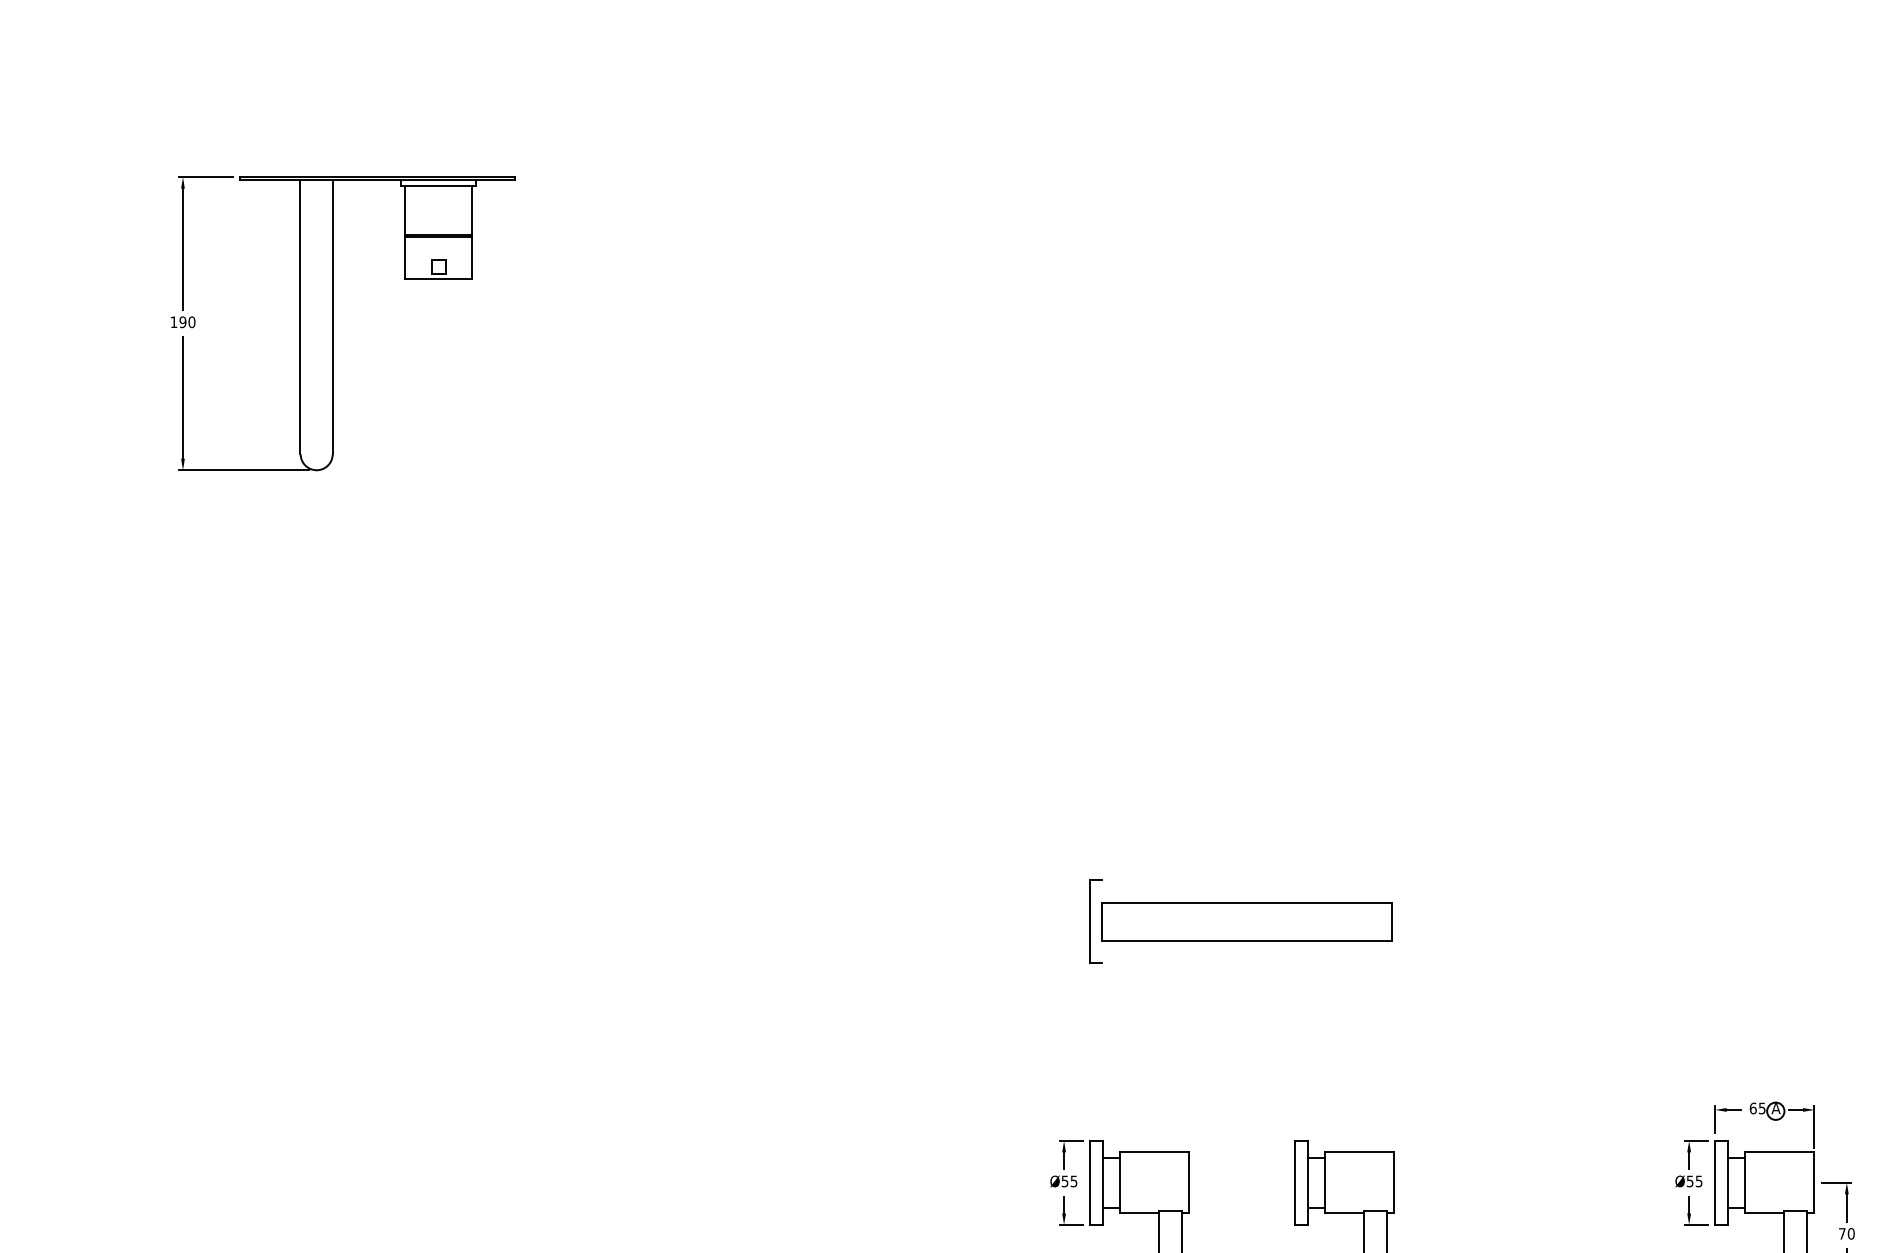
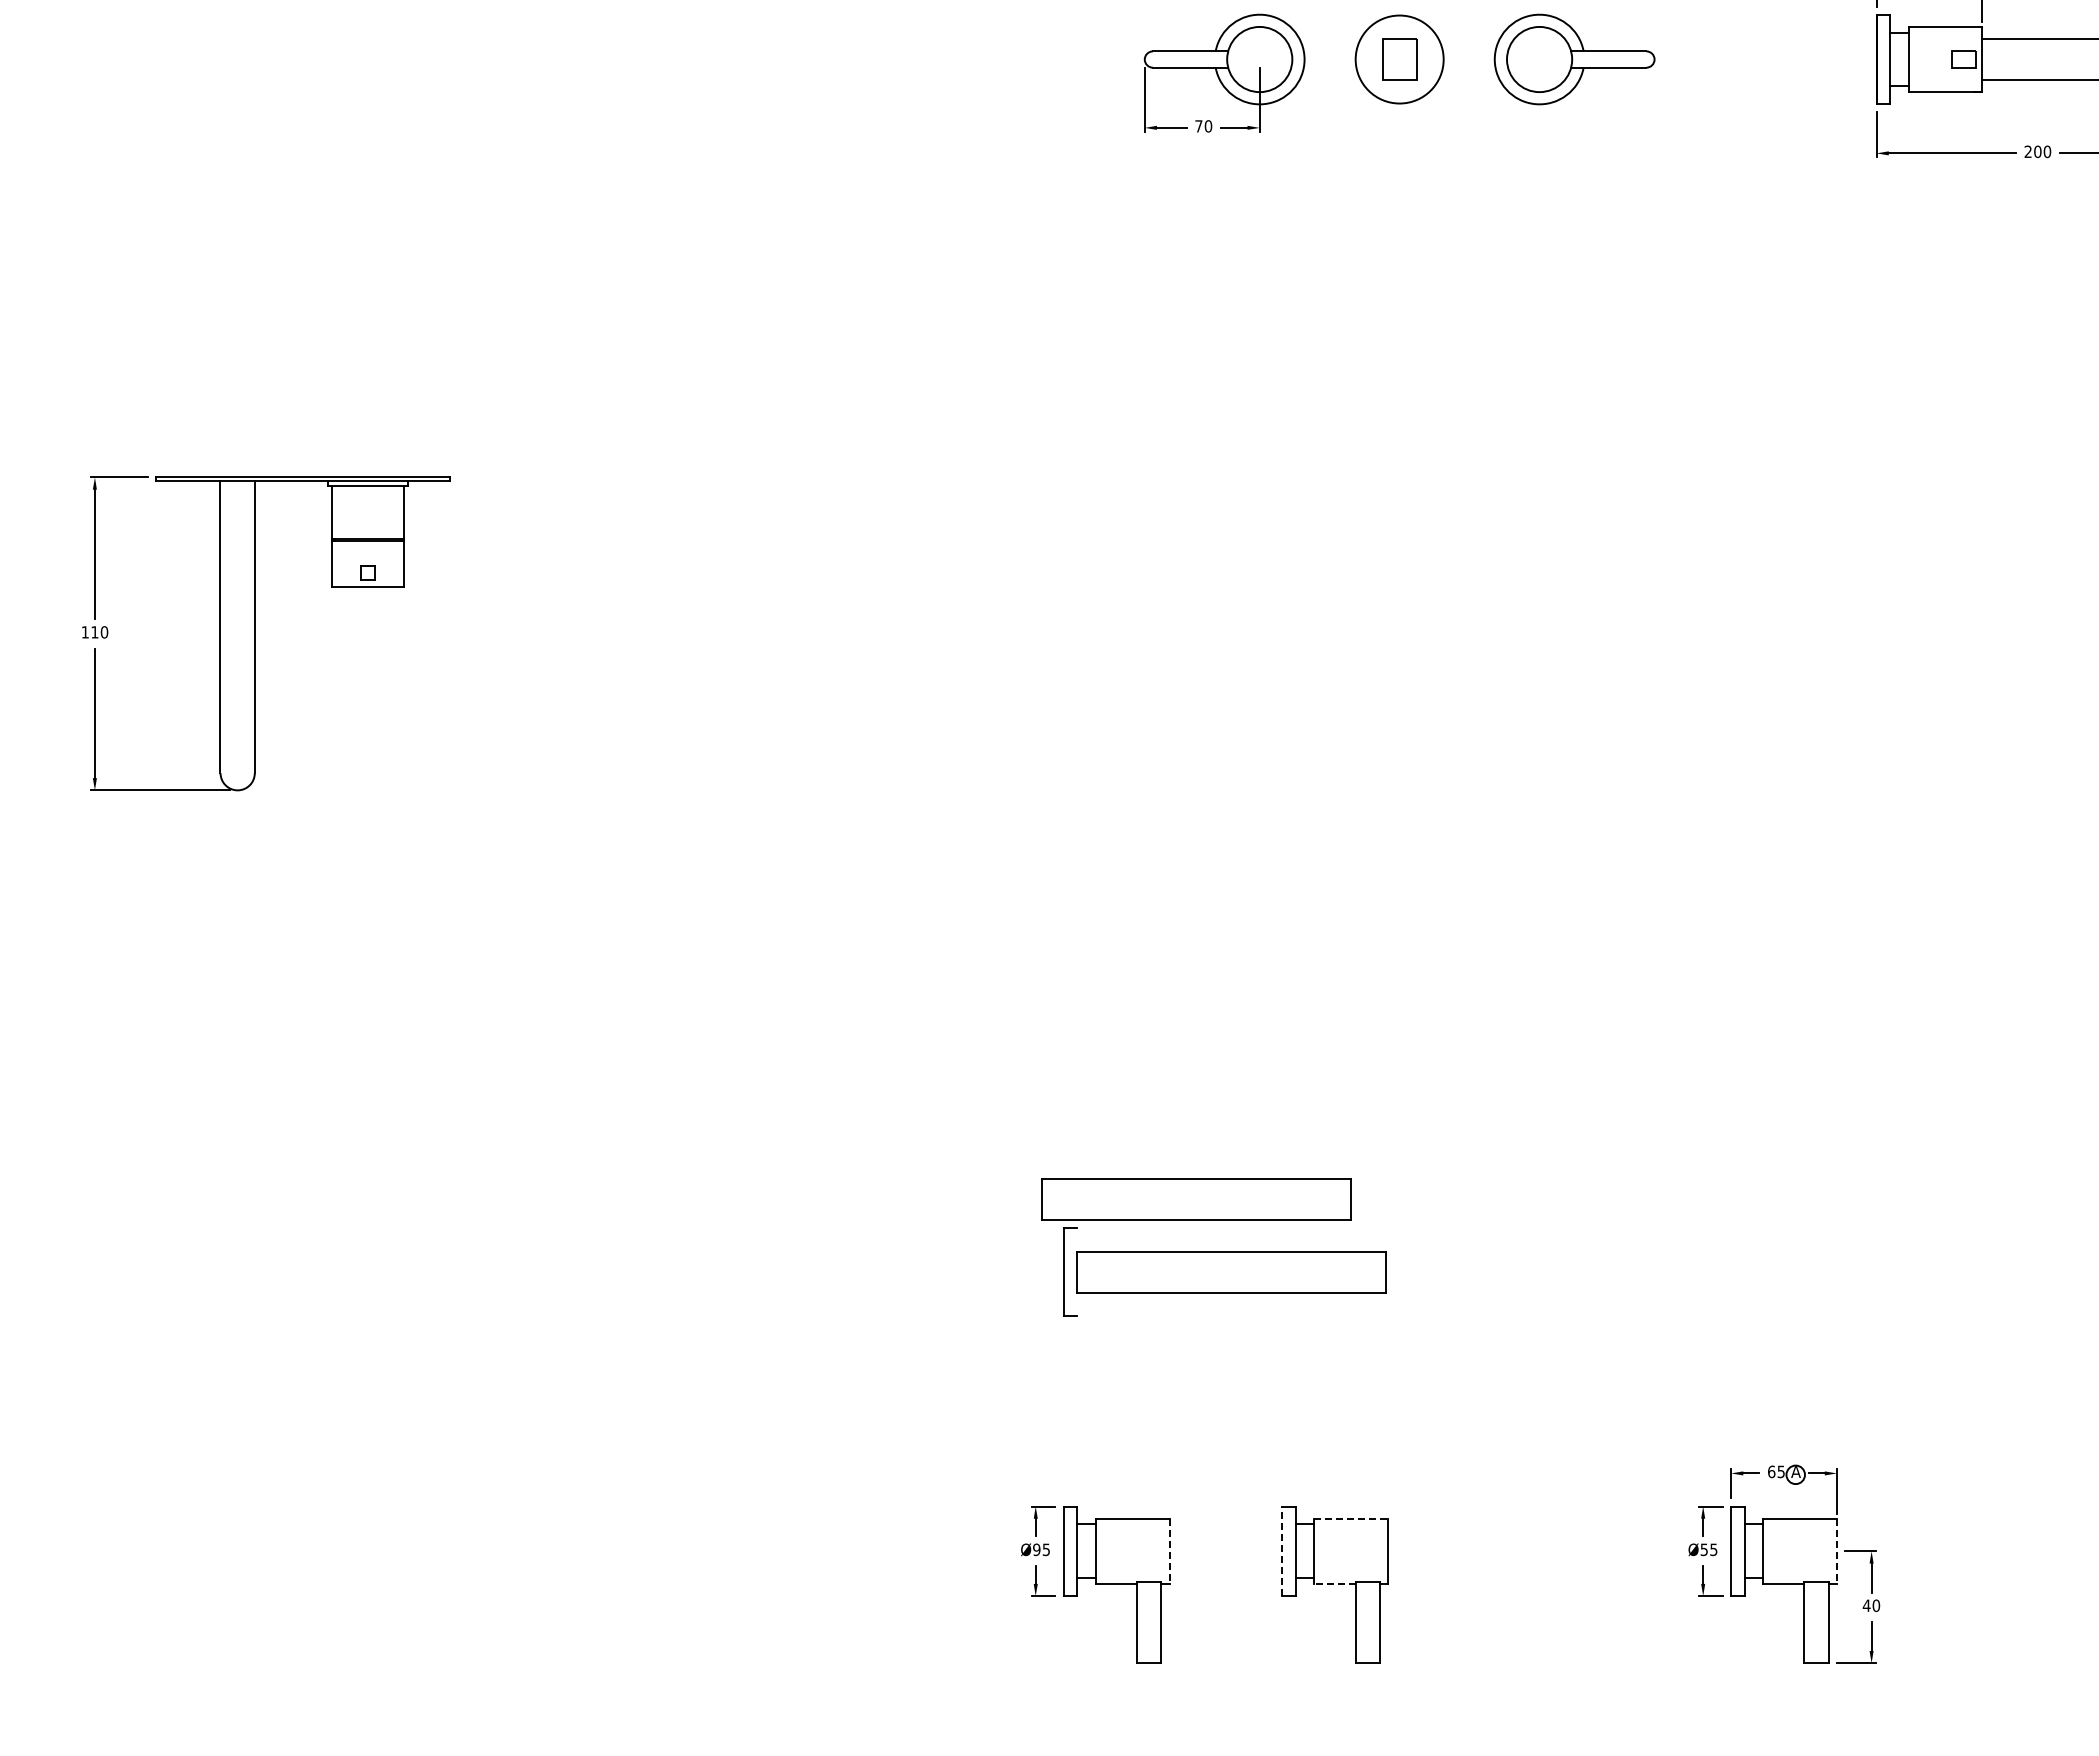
text: (182, 322) -> (94, 632), 190 -> 110
part: (1214, 853) -> (1196, 1199), added
line: (1359, 1152) -> (1351, 1518), solid -> dashed
text: (1064, 1181) -> (1036, 1549), Ø55 -> Ø95
line: (1189, 1183) -> (1169, 1551), solid -> dashed
line: (1295, 1183) -> (1282, 1551), solid -> dashed
line: (1813, 1183) -> (1836, 1551), solid -> dashed
line: (1343, 1213) -> (1334, 1583), solid -> dashed
text: (1842, 1233) -> (1866, 1605), 70 -> 40

